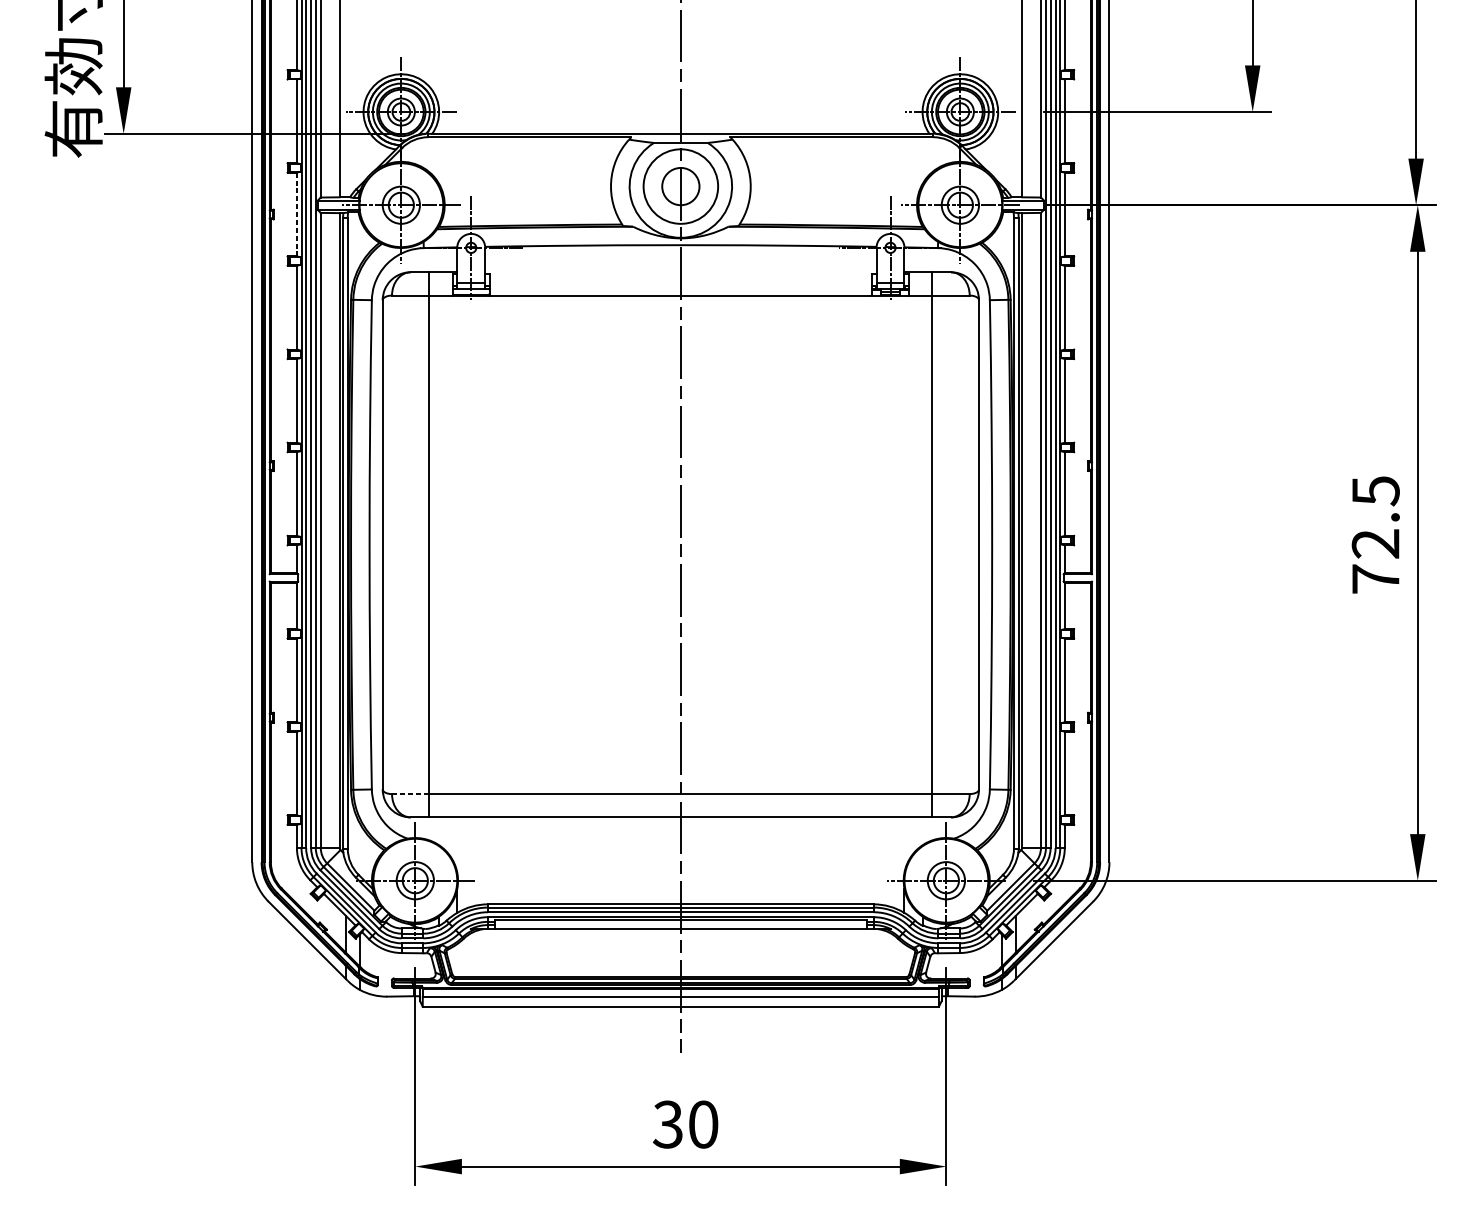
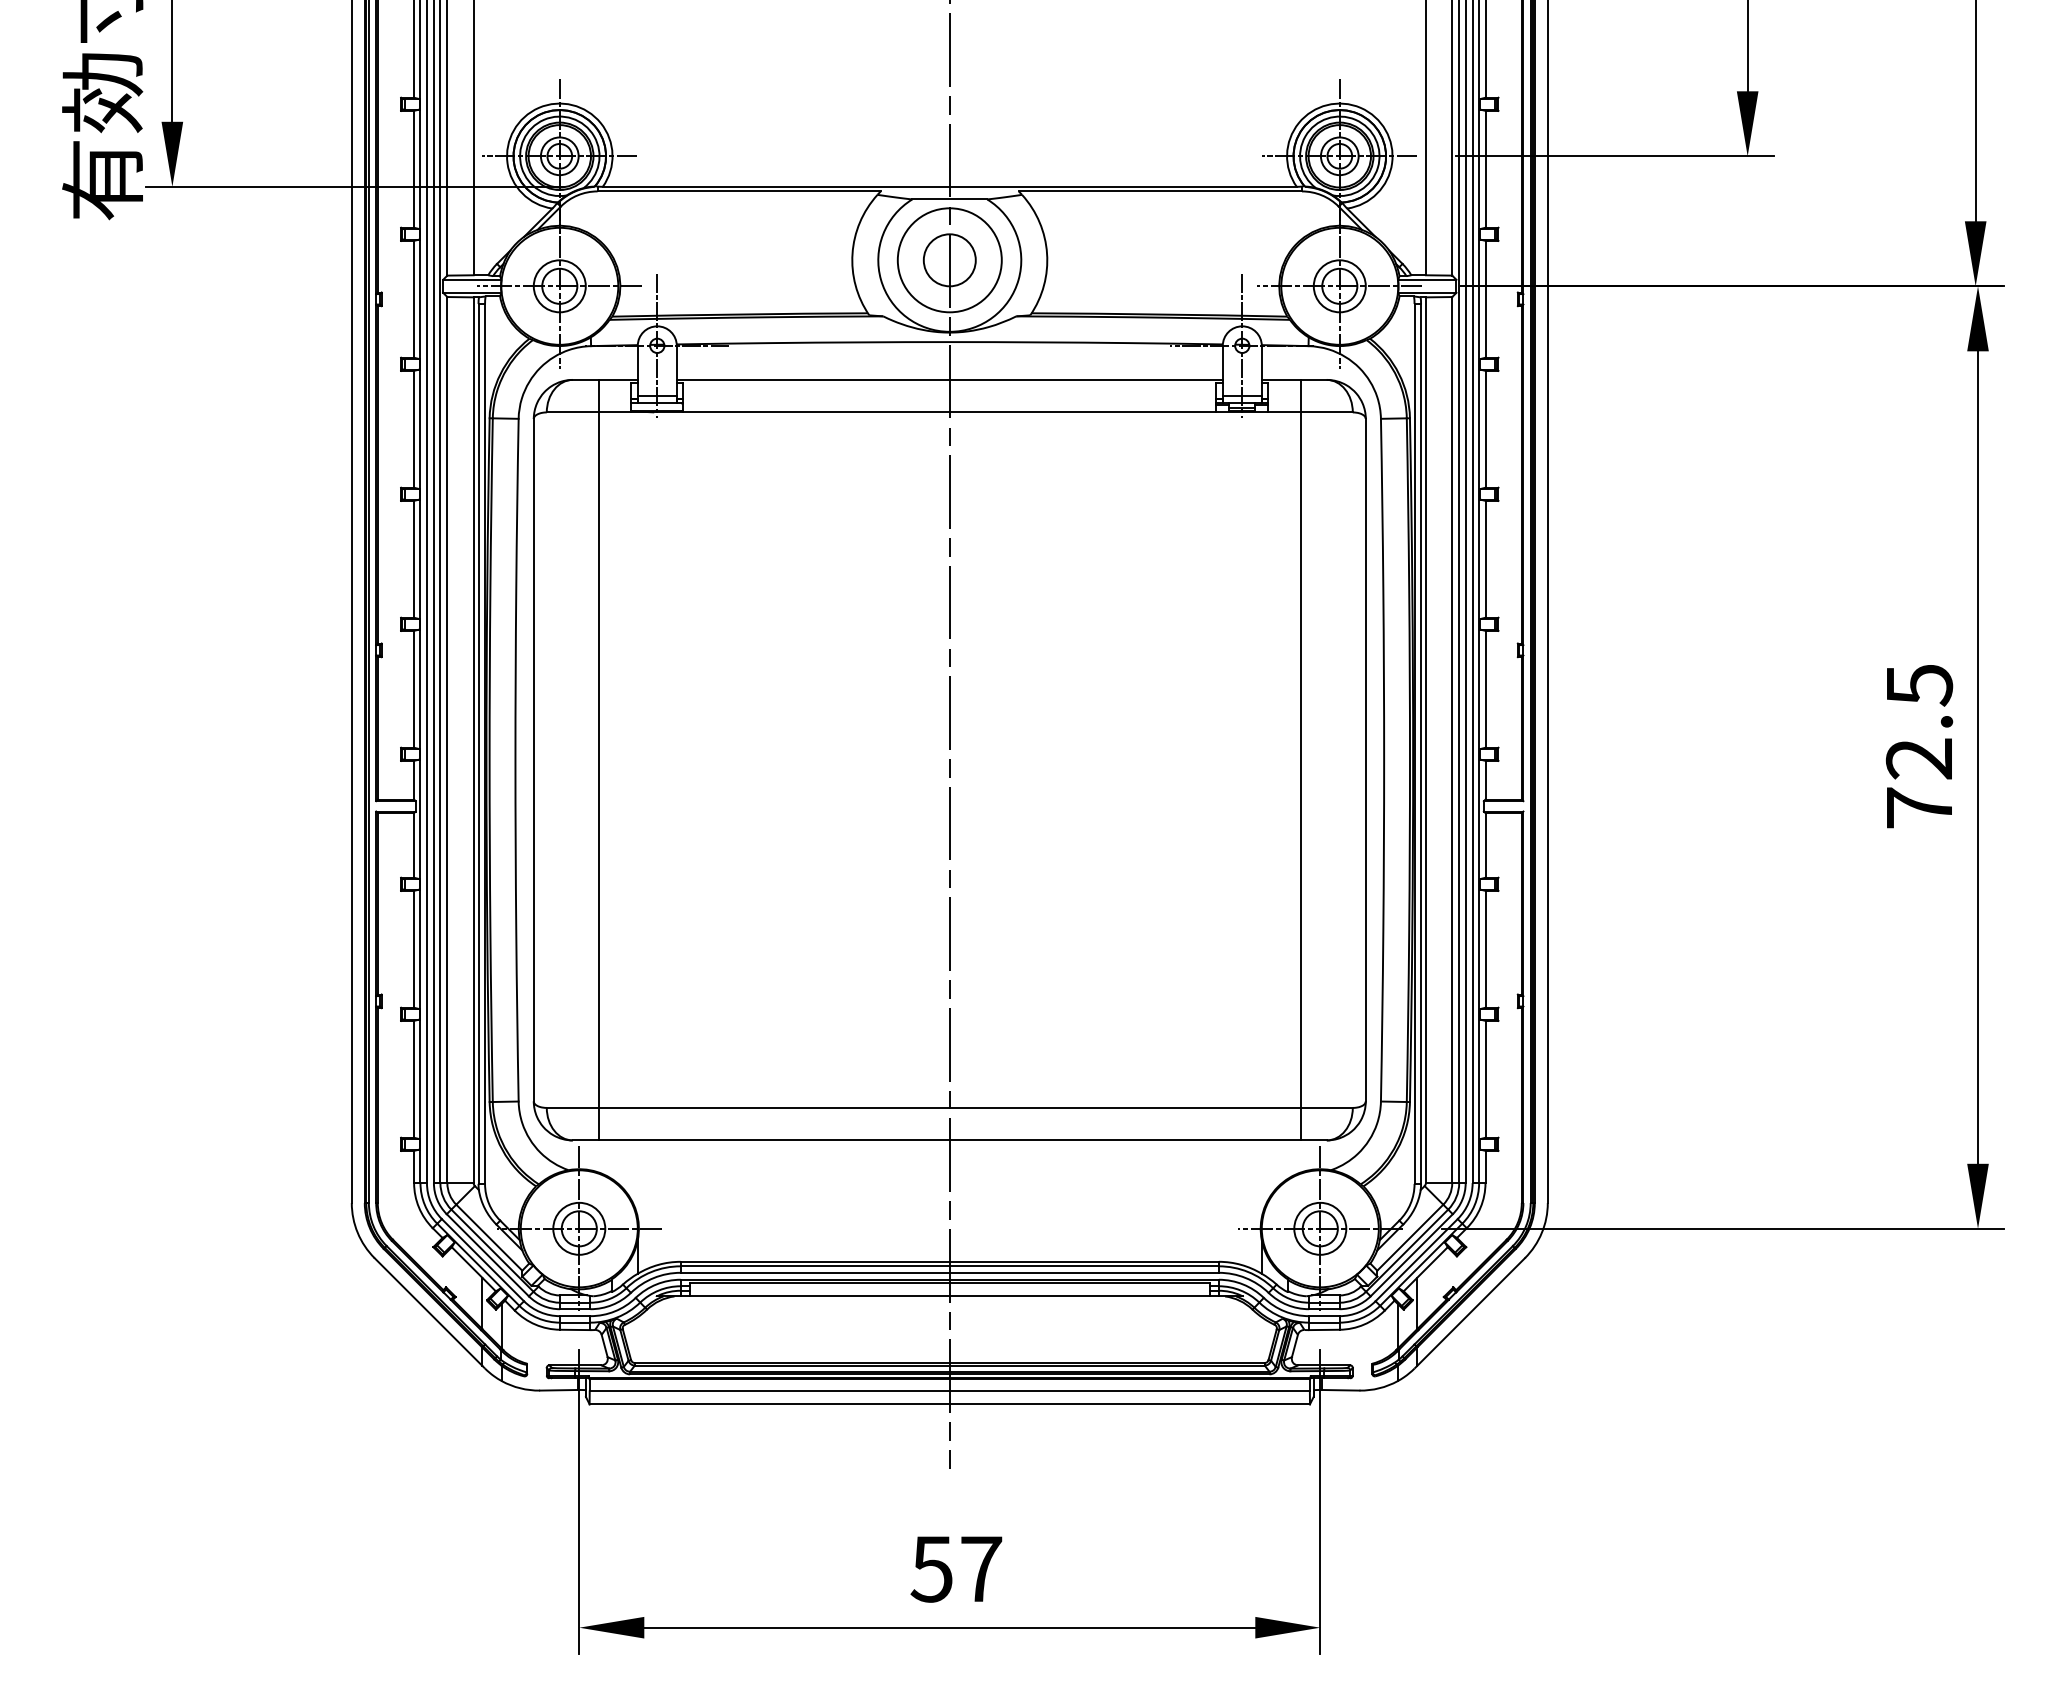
line: (297, 214) -> (414, 299), dashed -> solid
line: (680, 272) -> (949, 379), added
line: (411, 793) -> (573, 1107), dashed -> solid
text: (685, 1124) -> (956, 1568), 30 -> 57

